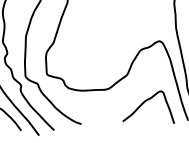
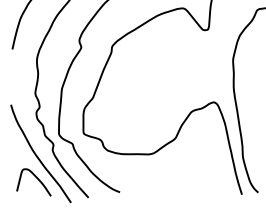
curve: (143, 103) -> (192, 172), removed

